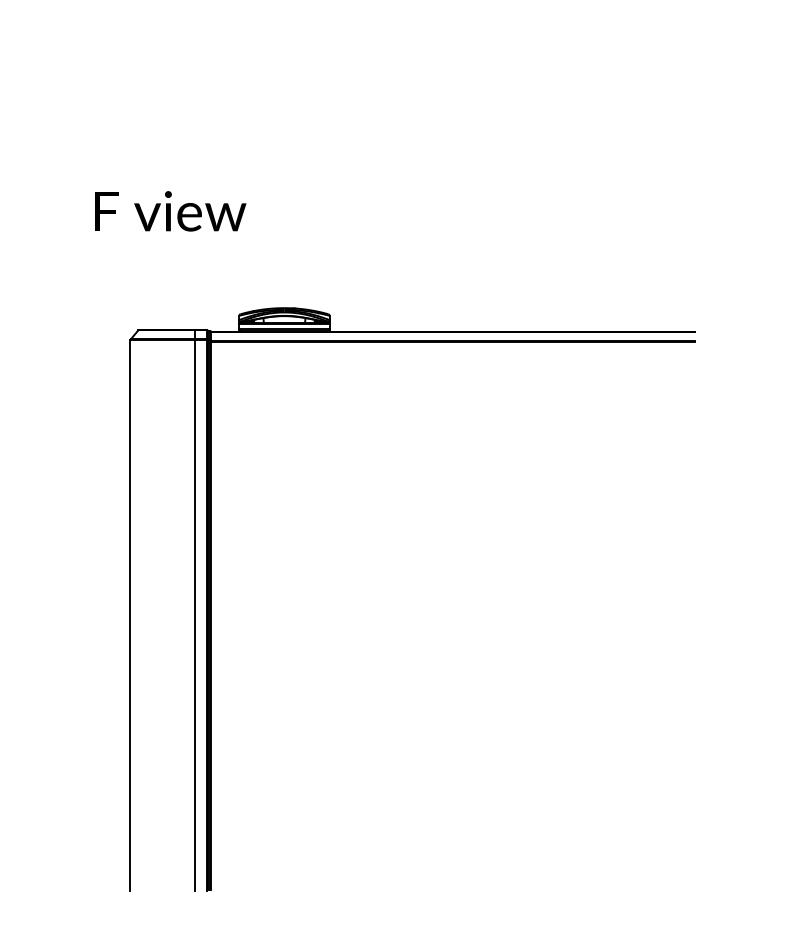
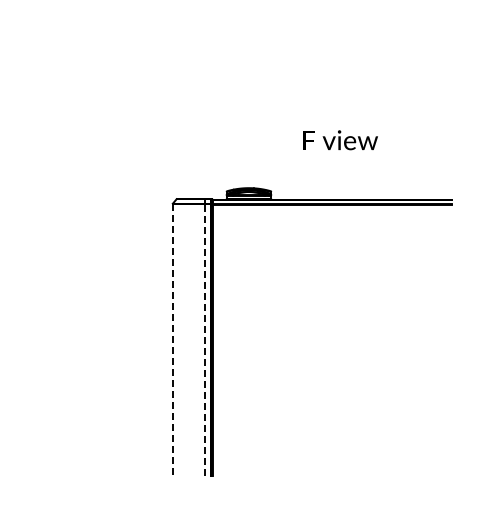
text: (170, 211) -> (340, 140), moved
line: (194, 614) -> (204, 339), solid -> dashed
line: (129, 616) -> (172, 340), solid -> dashed

